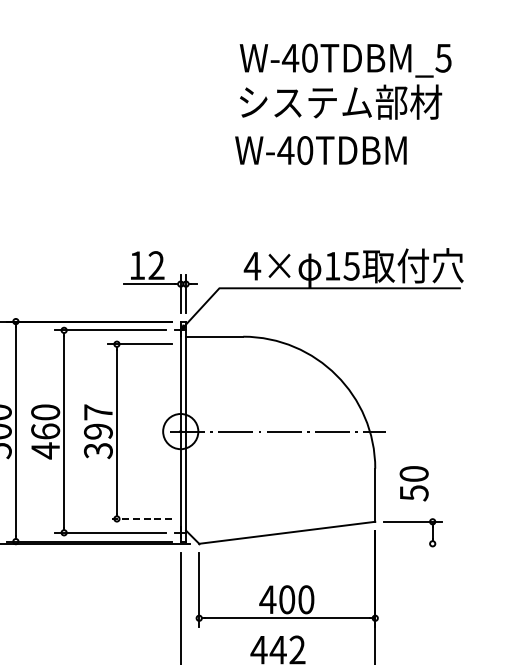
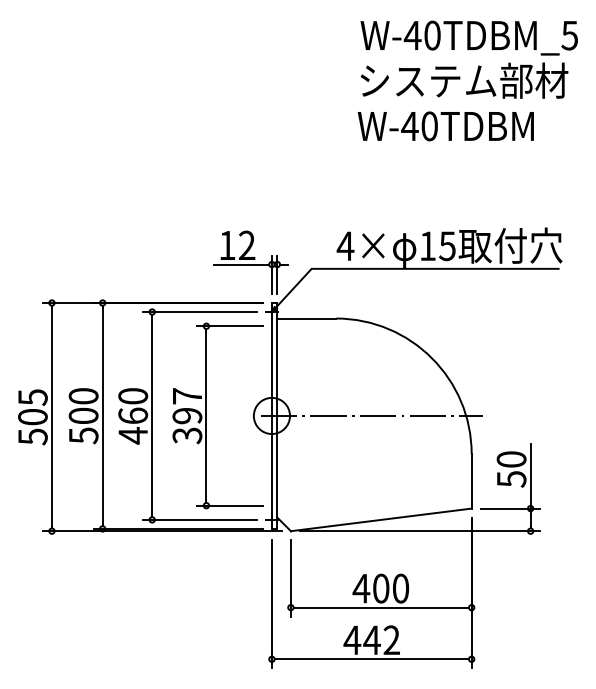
text: (344, 81) -> (468, 59), moved
text: (320, 150) -> (445, 126), moved
line: (432, 489) -> (530, 475), added
line: (140, 518) -> (230, 505), dashed -> solid
line: (324, 544) -> (419, 531), added

